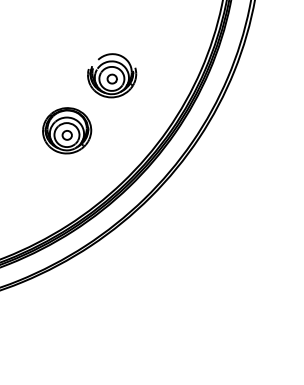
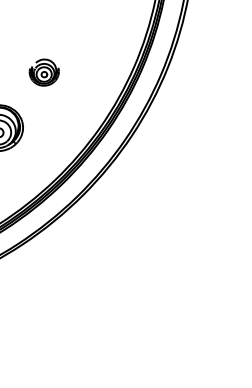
part: (112, 75) -> (44, 72), size x0.6

